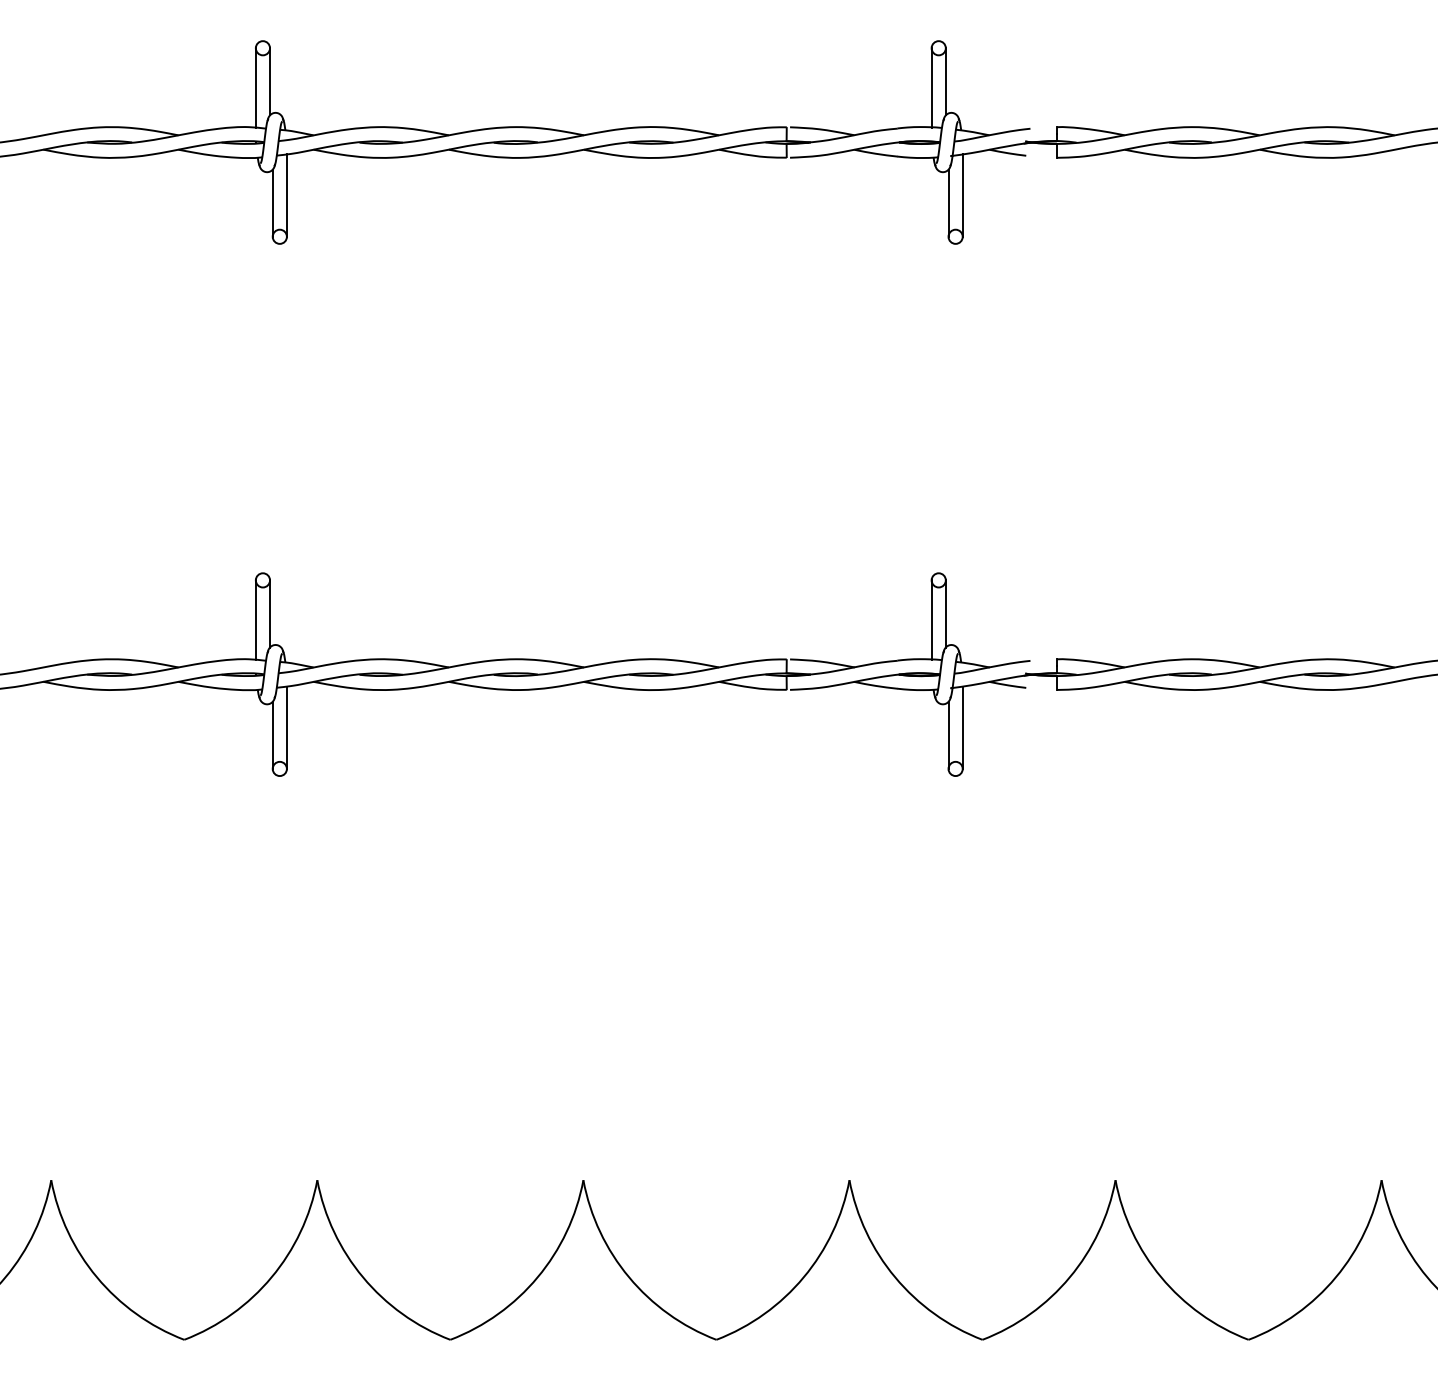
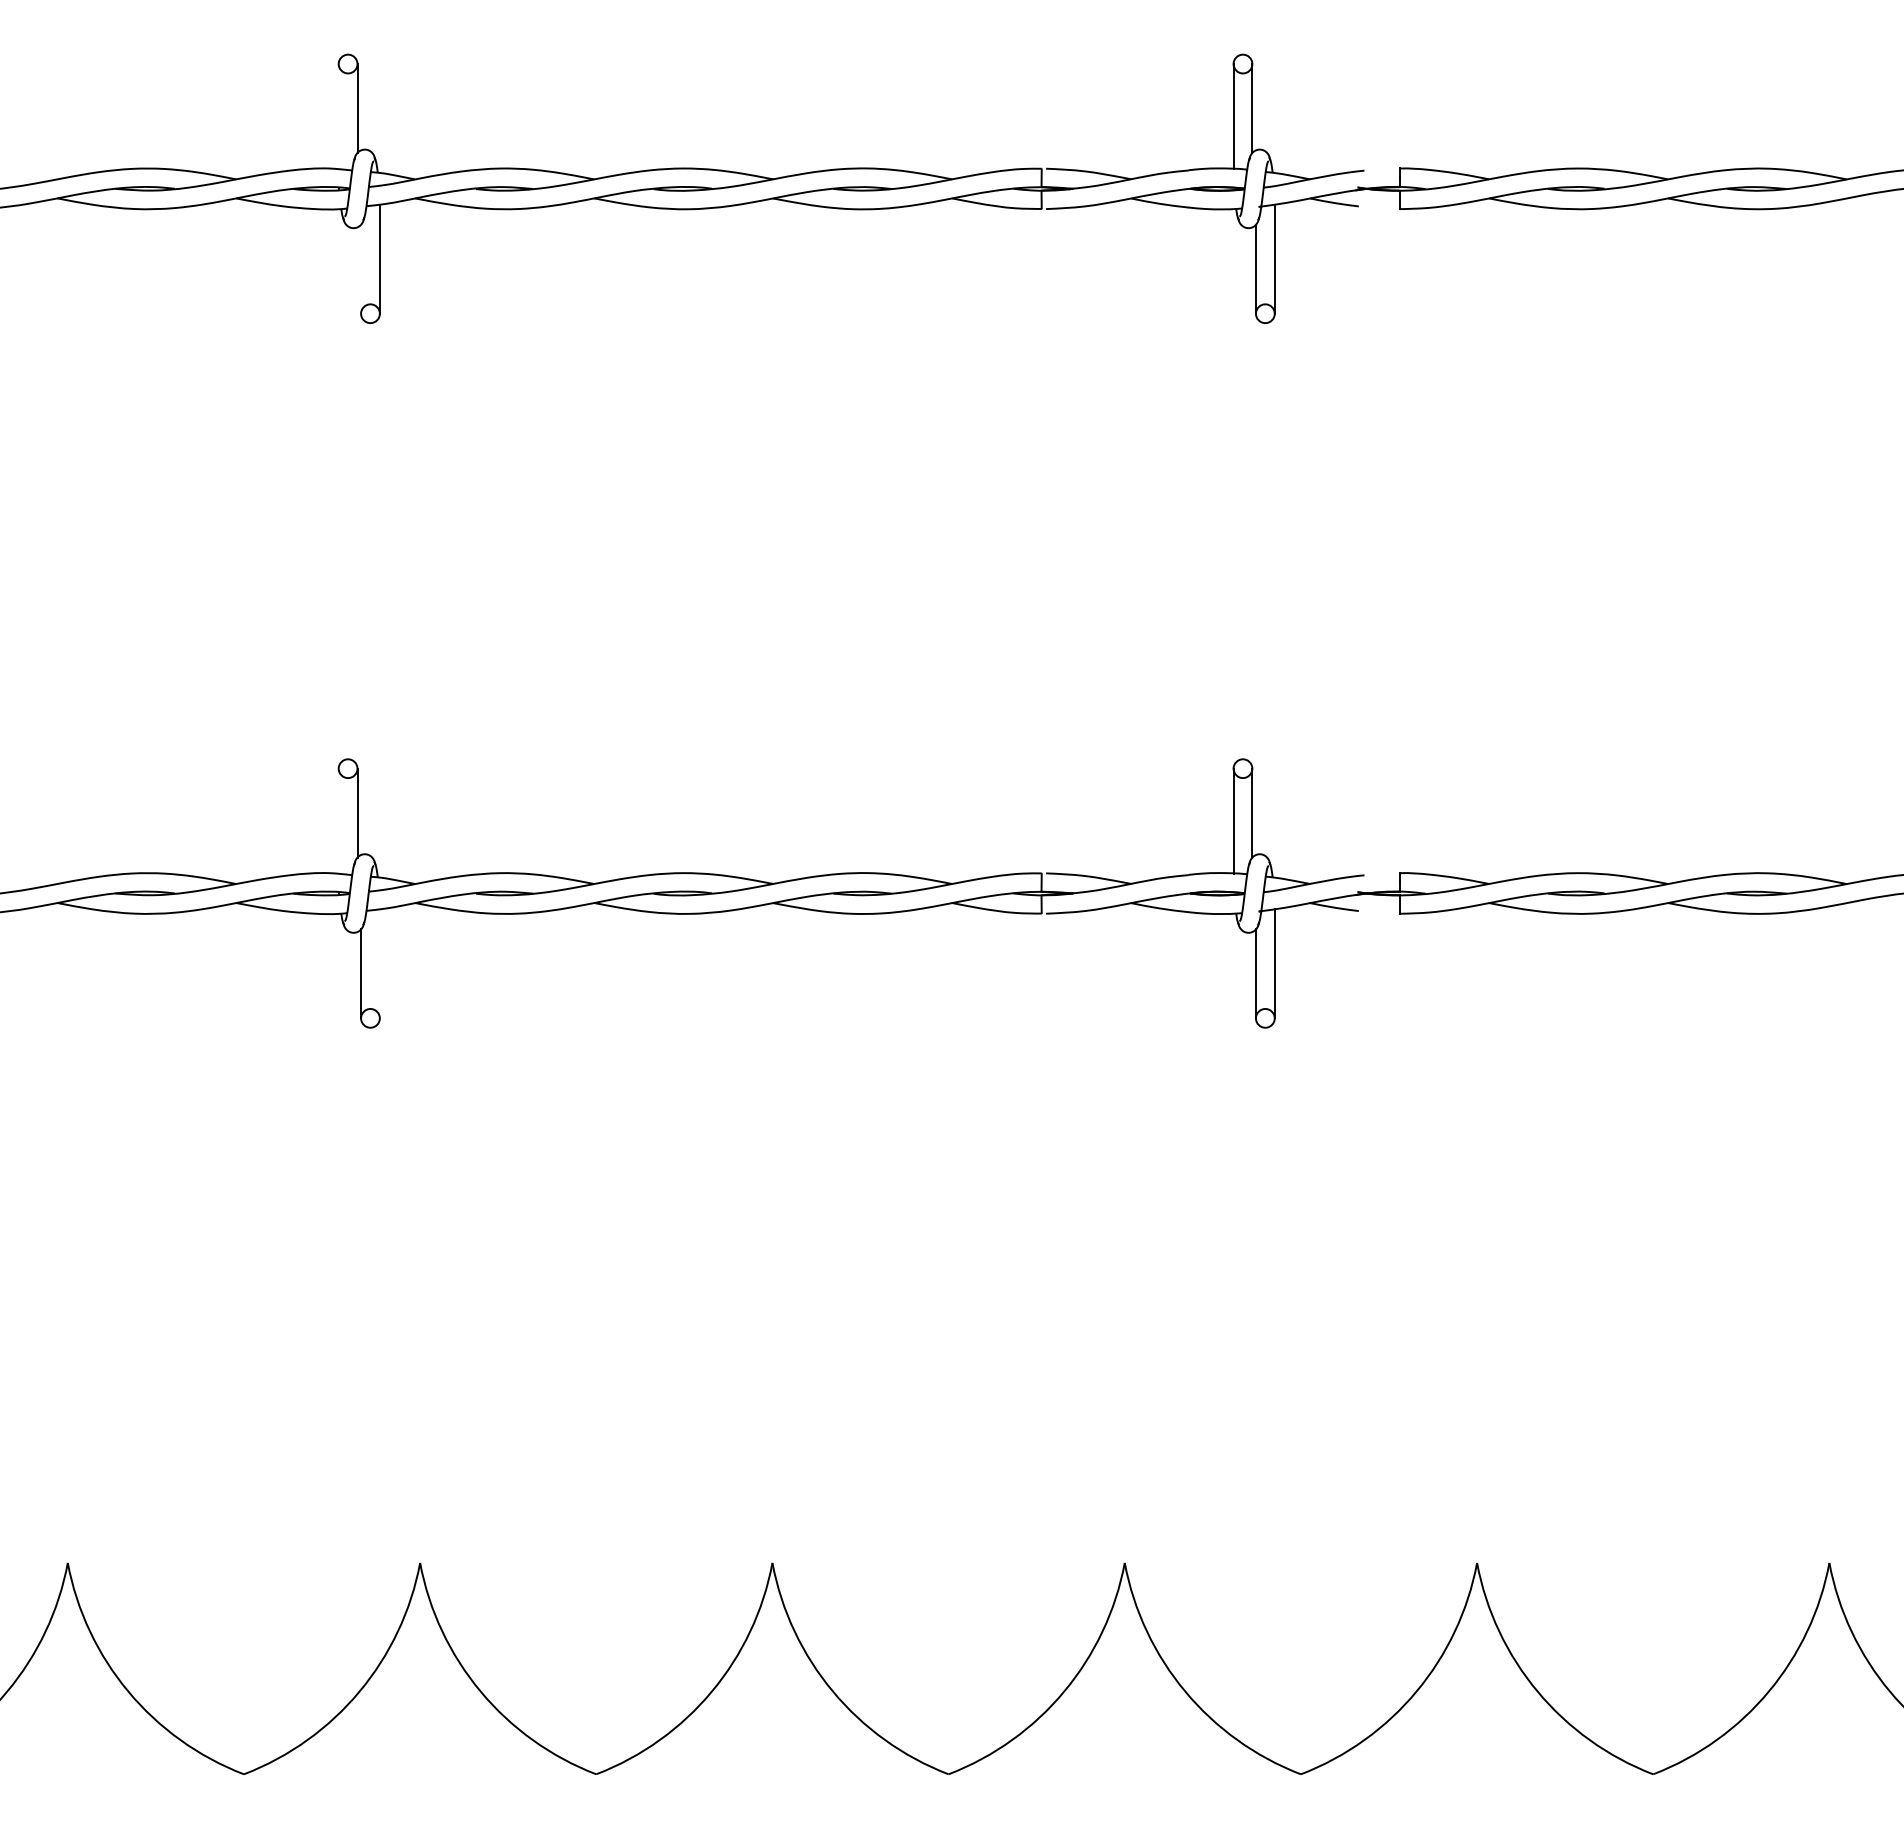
line: (255, 87) -> (338, 116), removed
line: (273, 202) -> (361, 268), removed
line: (255, 619) -> (338, 820), removed
line: (286, 727) -> (379, 963), removed

